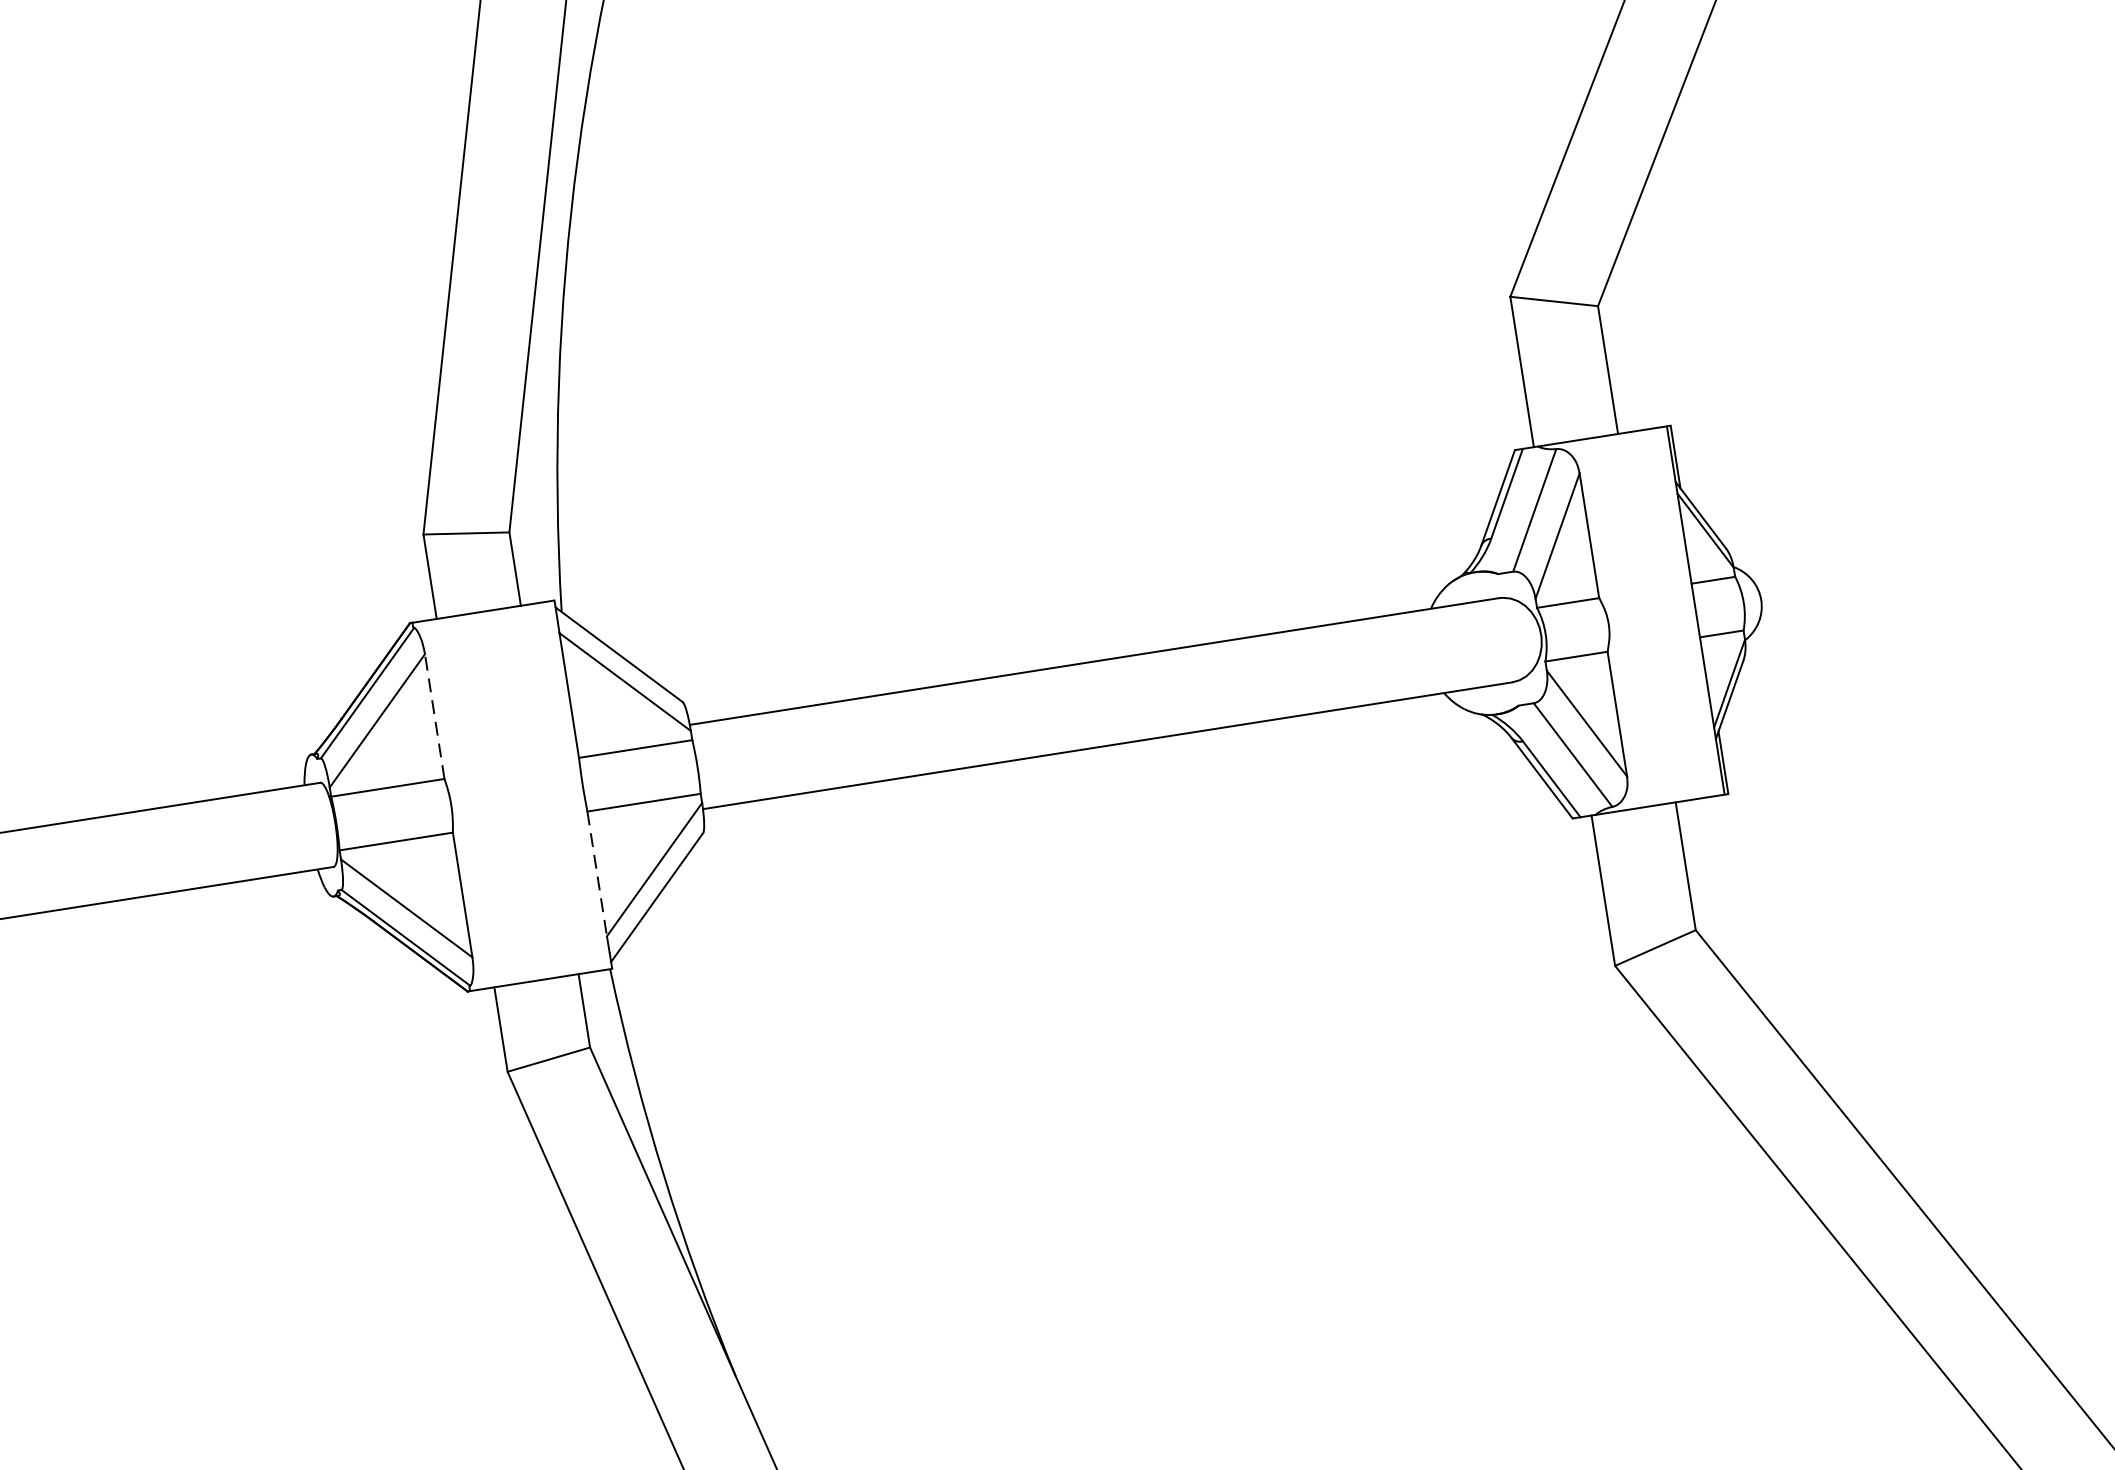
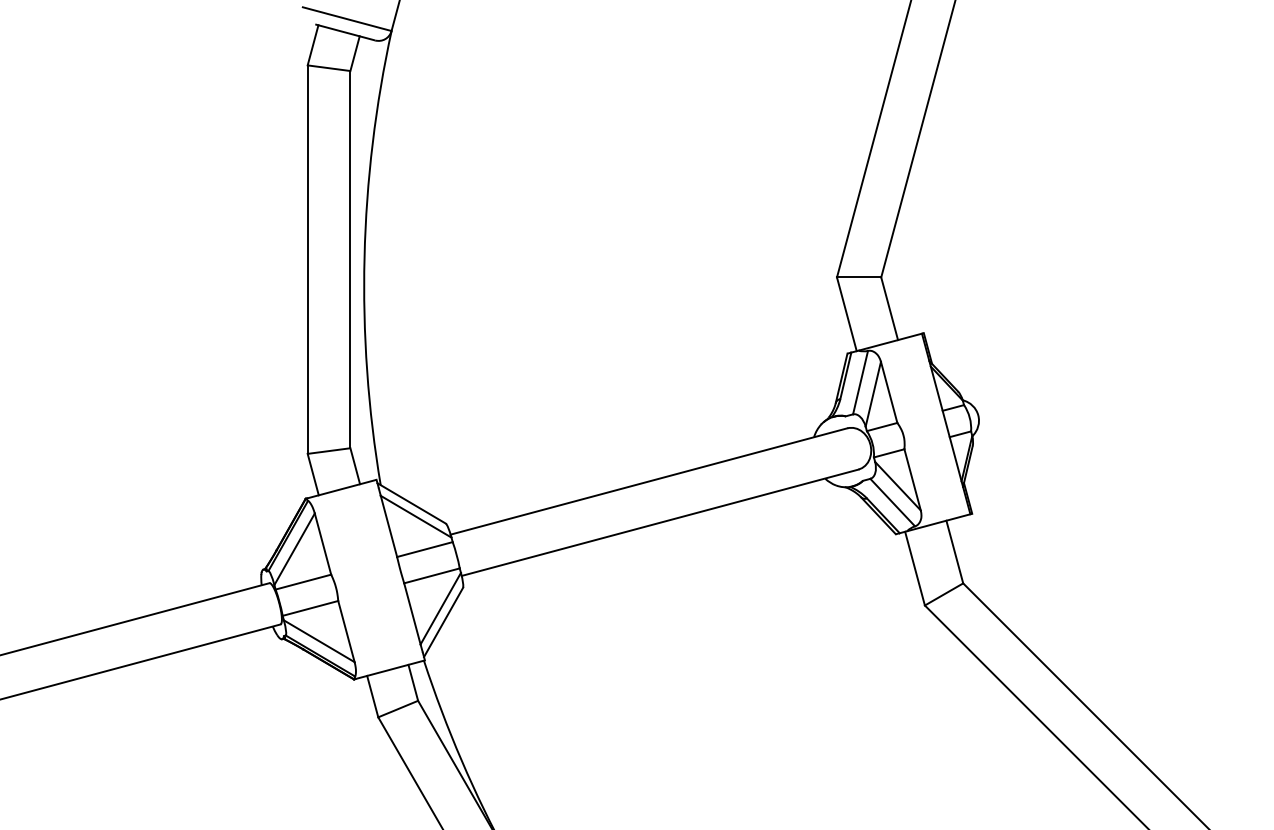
line: (435, 717) -> (323, 544), dashed -> solid
line: (597, 873) -> (412, 613), dashed -> solid

